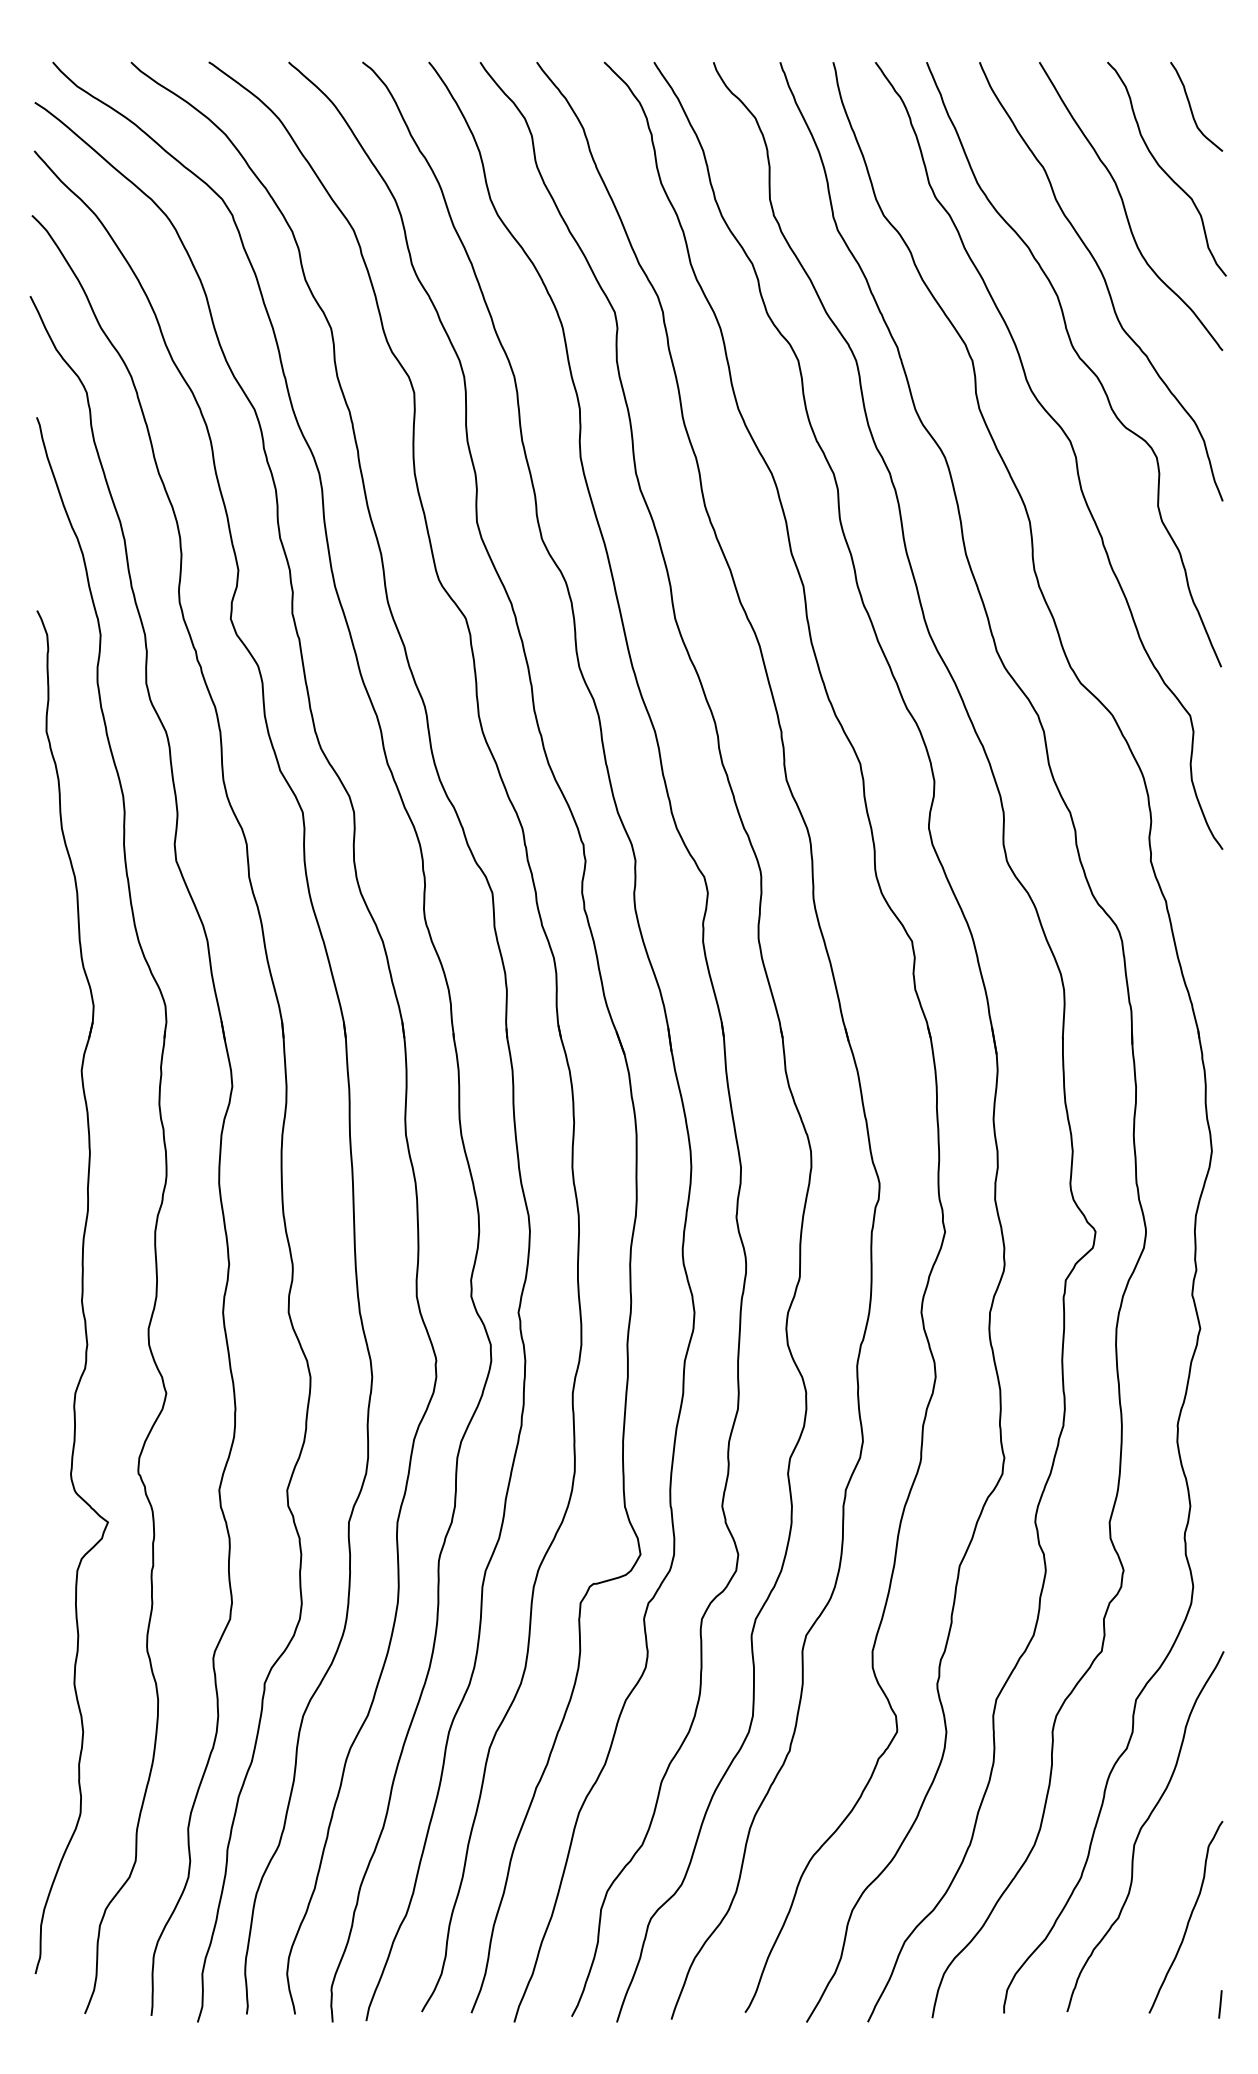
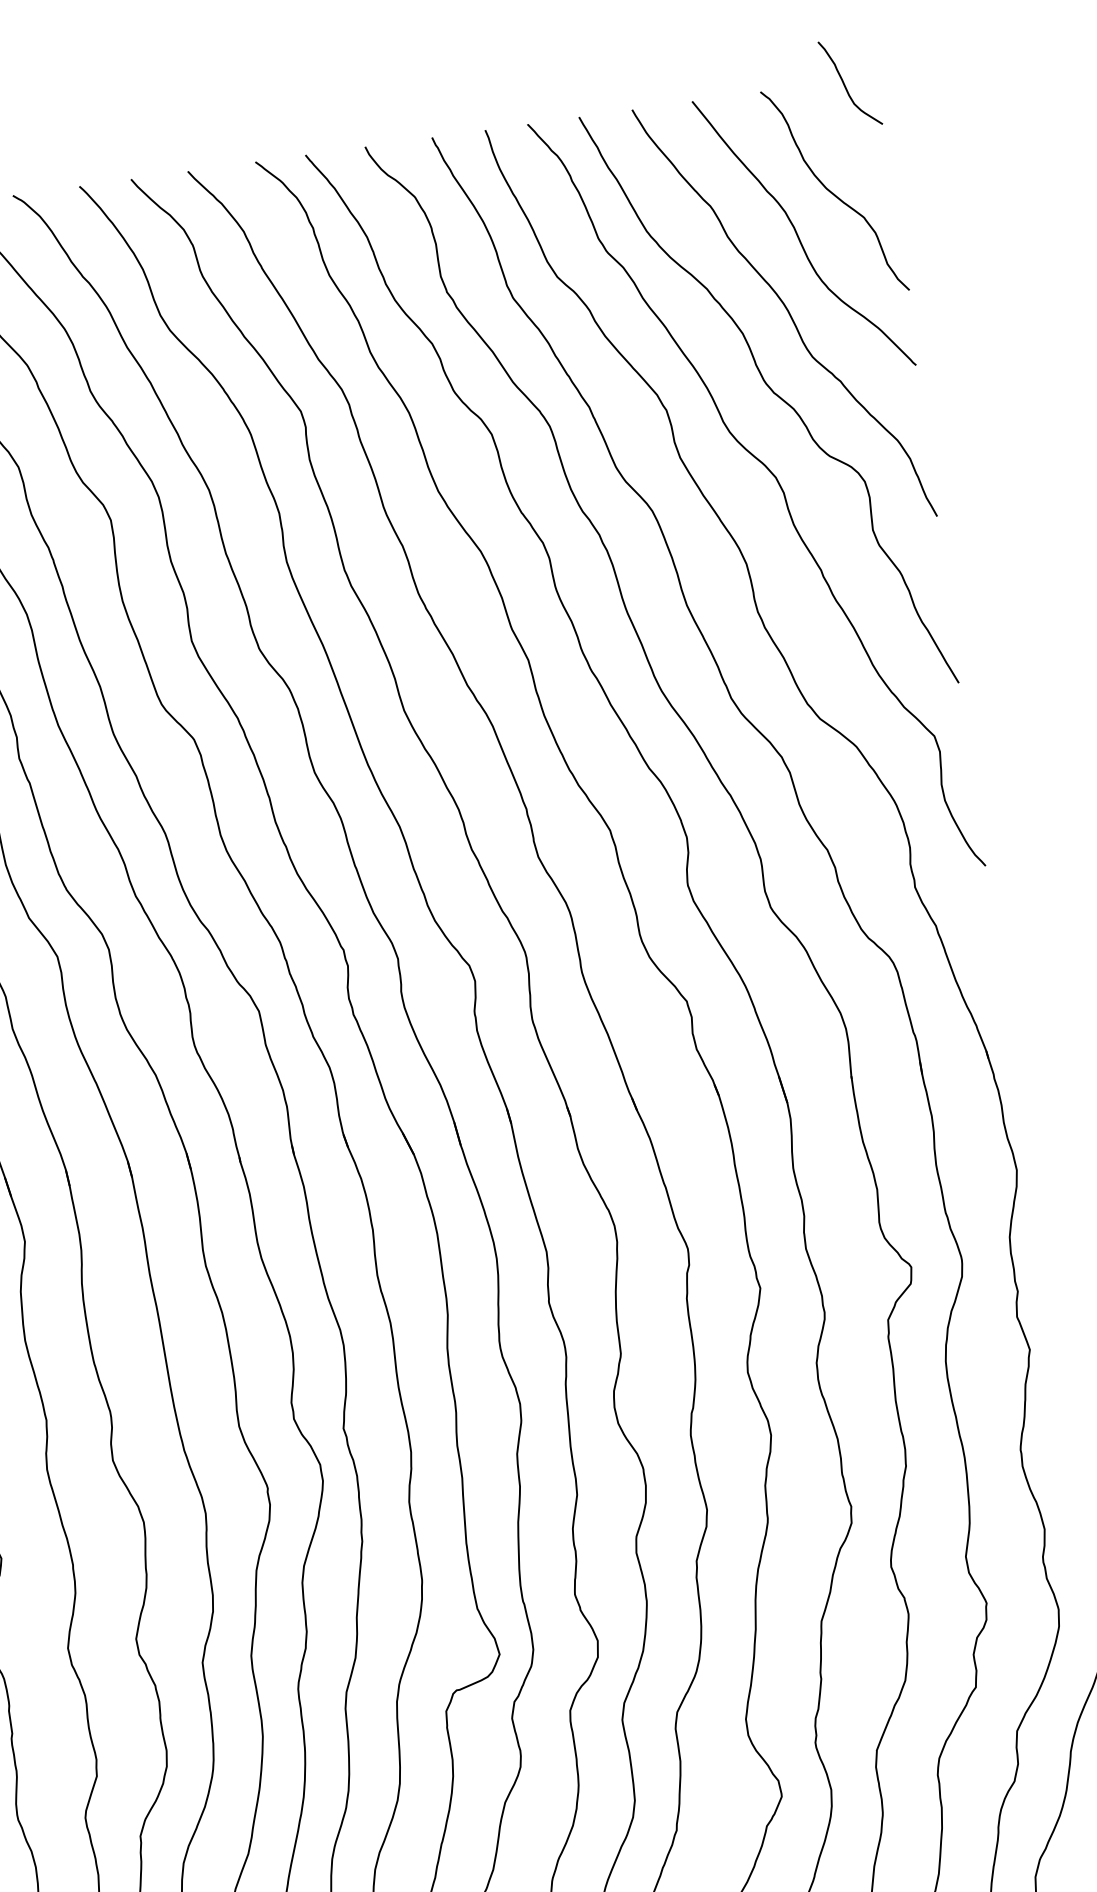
curve: (1191, 106) -> (845, 83), moved

